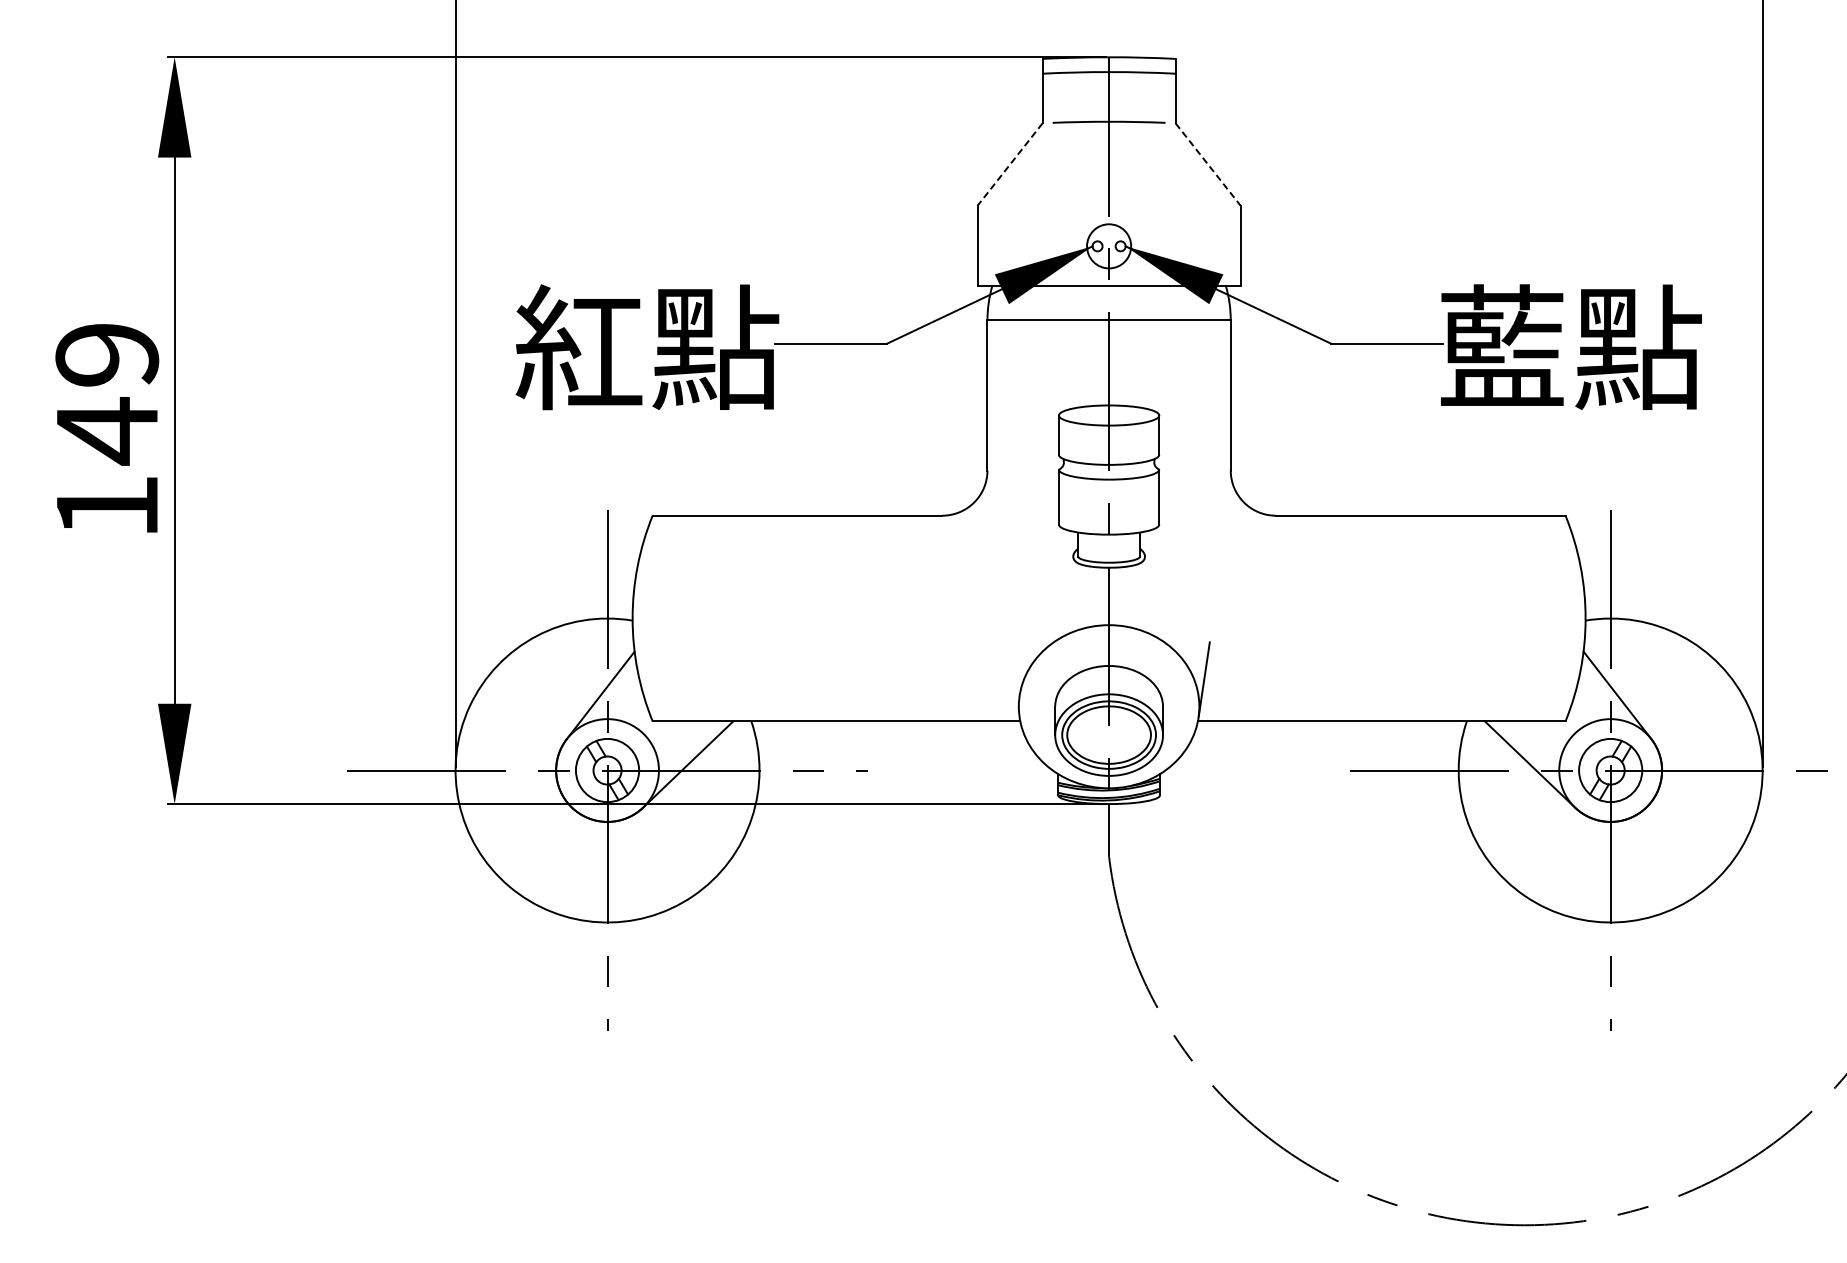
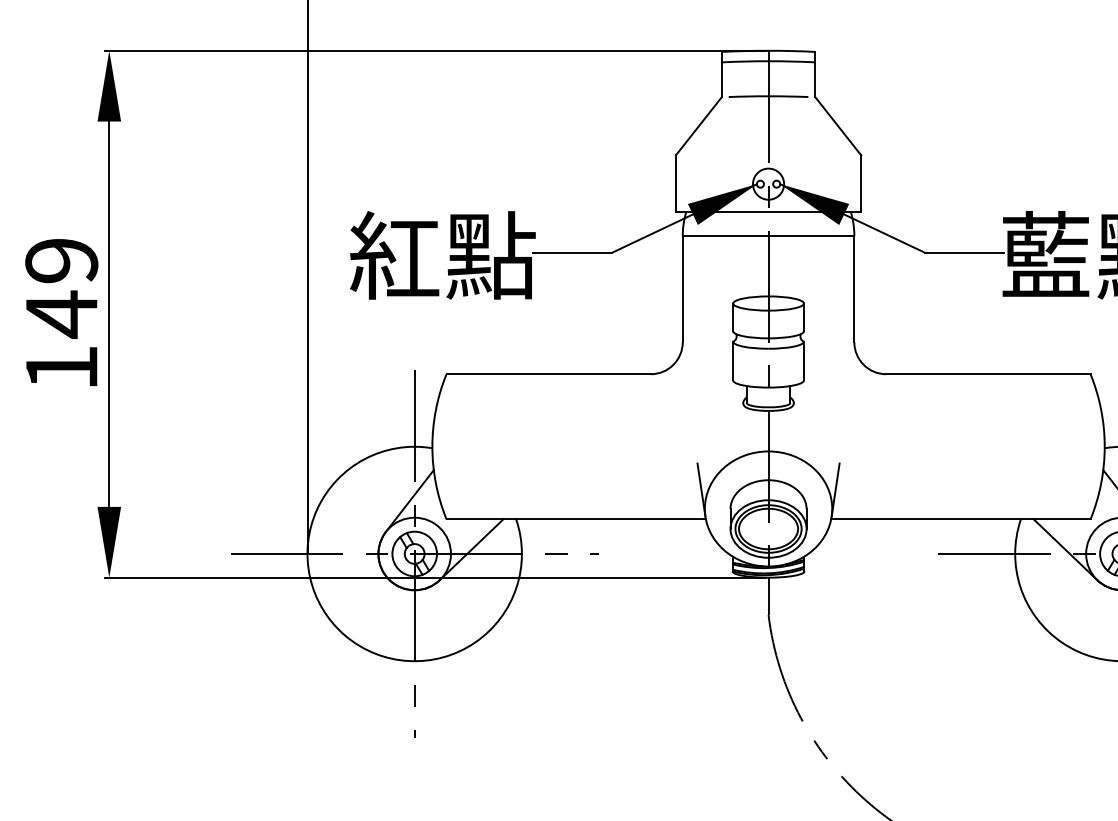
line: (1009, 164) -> (698, 126), dashed -> solid
line: (1208, 164) -> (838, 126), dashed -> solid
line: (1013, 679) -> (701, 489), added

